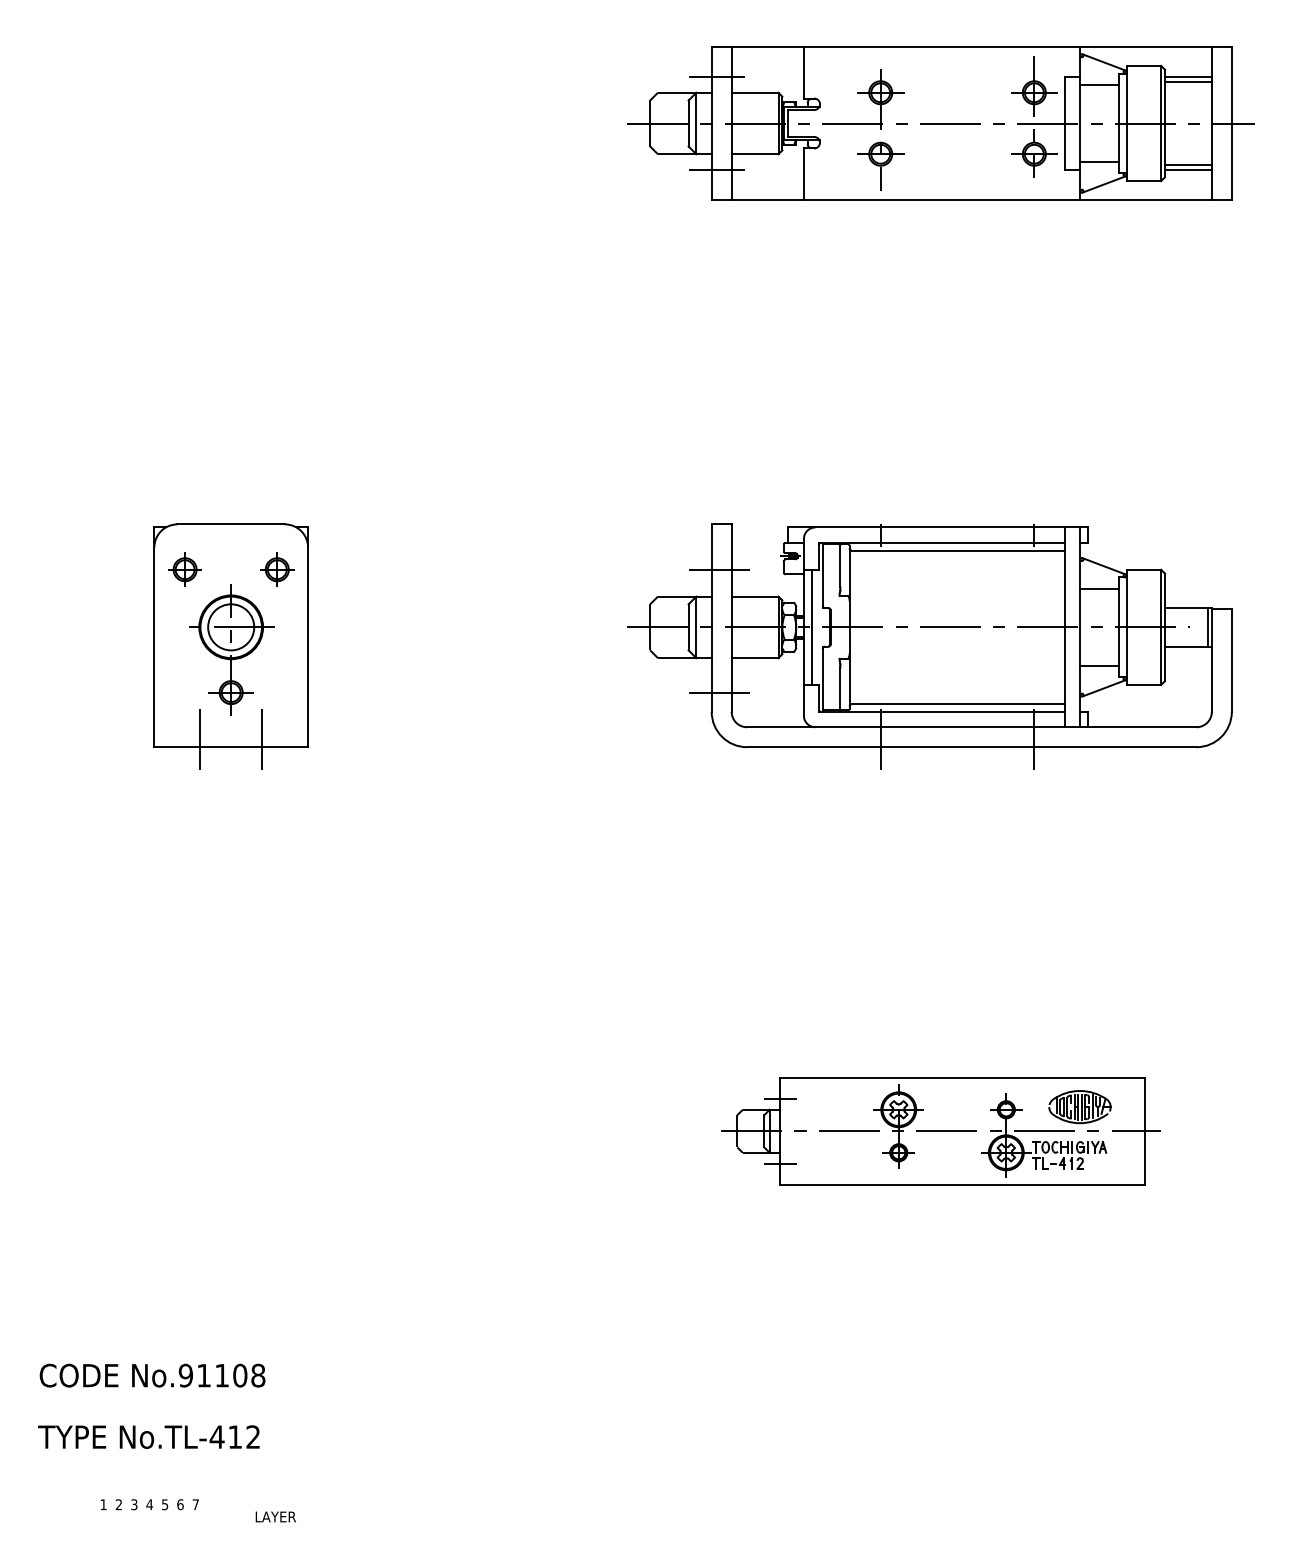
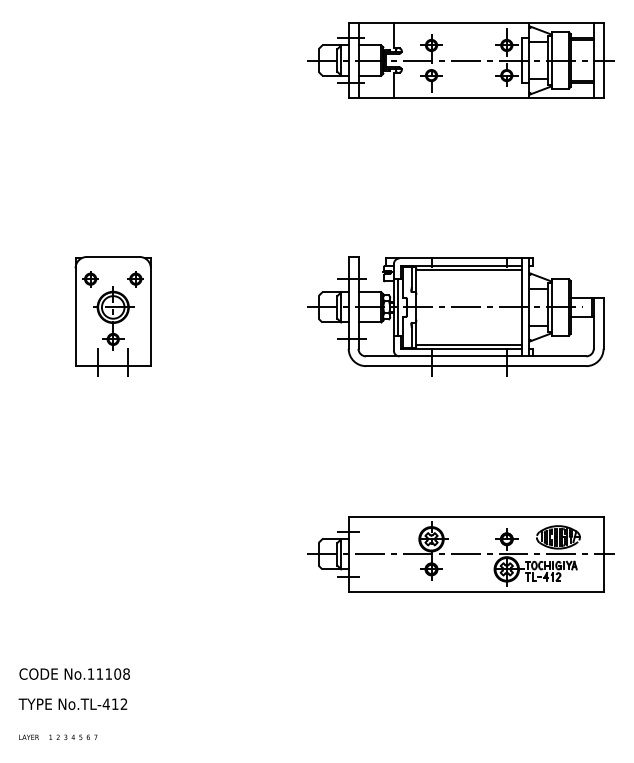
part: (939, 1131) -> (460, 554), size x1.43
text: (184, 1374) -> (90, 673), No.91108 -> No.11108
text: (274, 1515) -> (28, 736), moved

